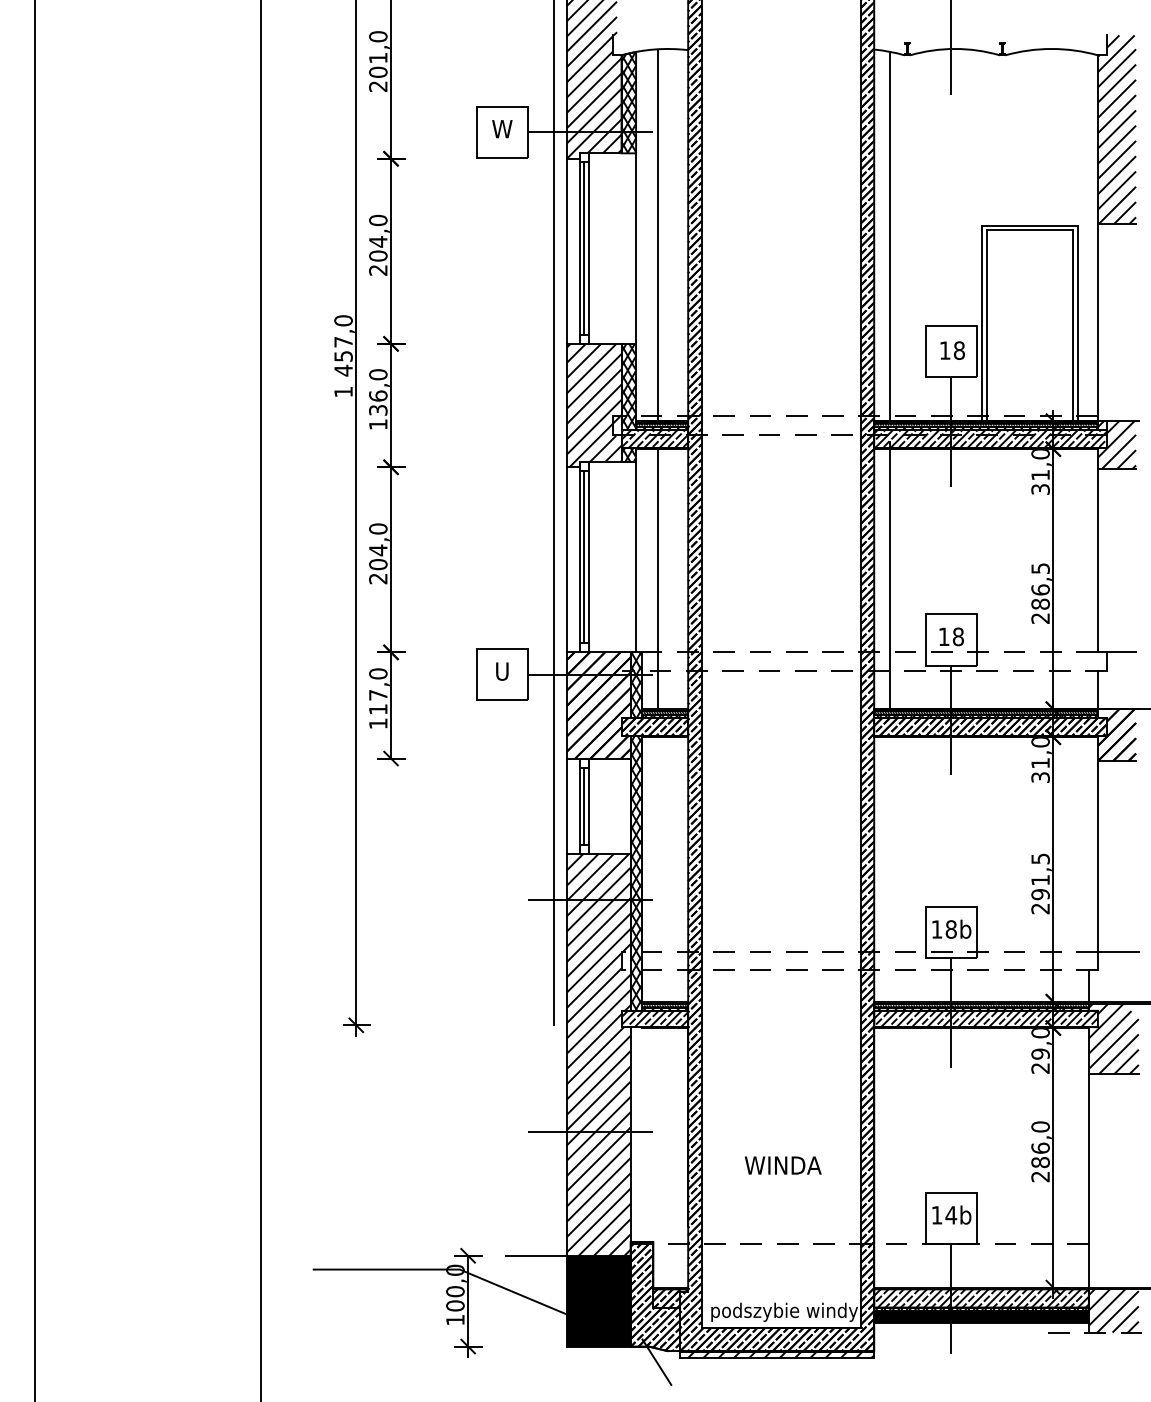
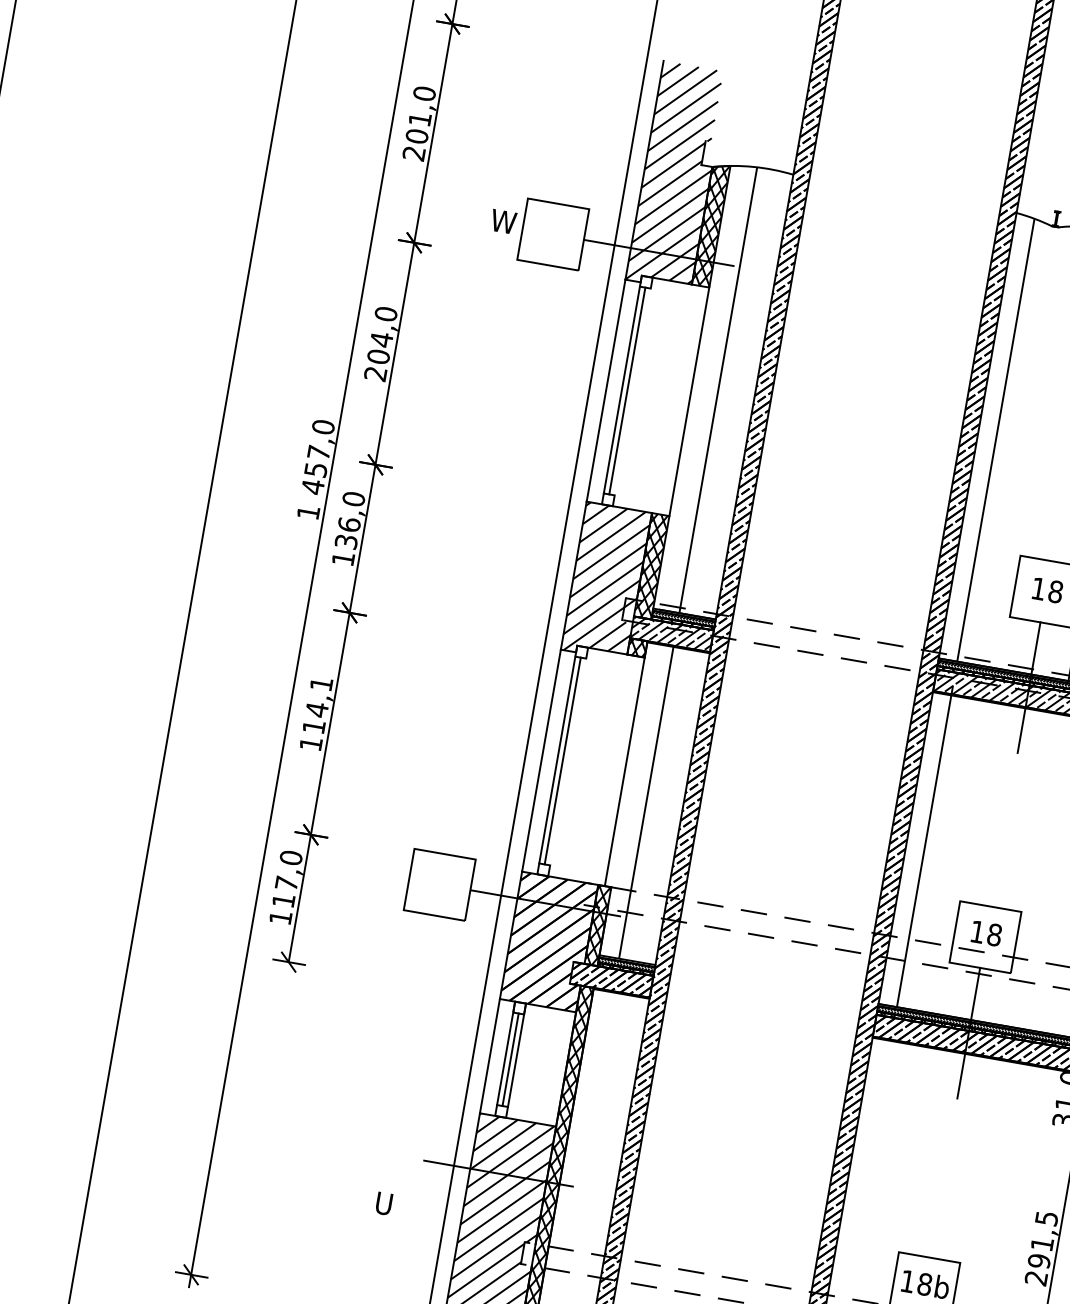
text: (502, 129) -> (503, 222), moved
line: (588, 248) -> (632, 391), removed
text: (378, 553) -> (316, 713), 204,0 -> 114,1
line: (588, 556) -> (567, 761), removed
text: (502, 671) -> (384, 1203), moved

